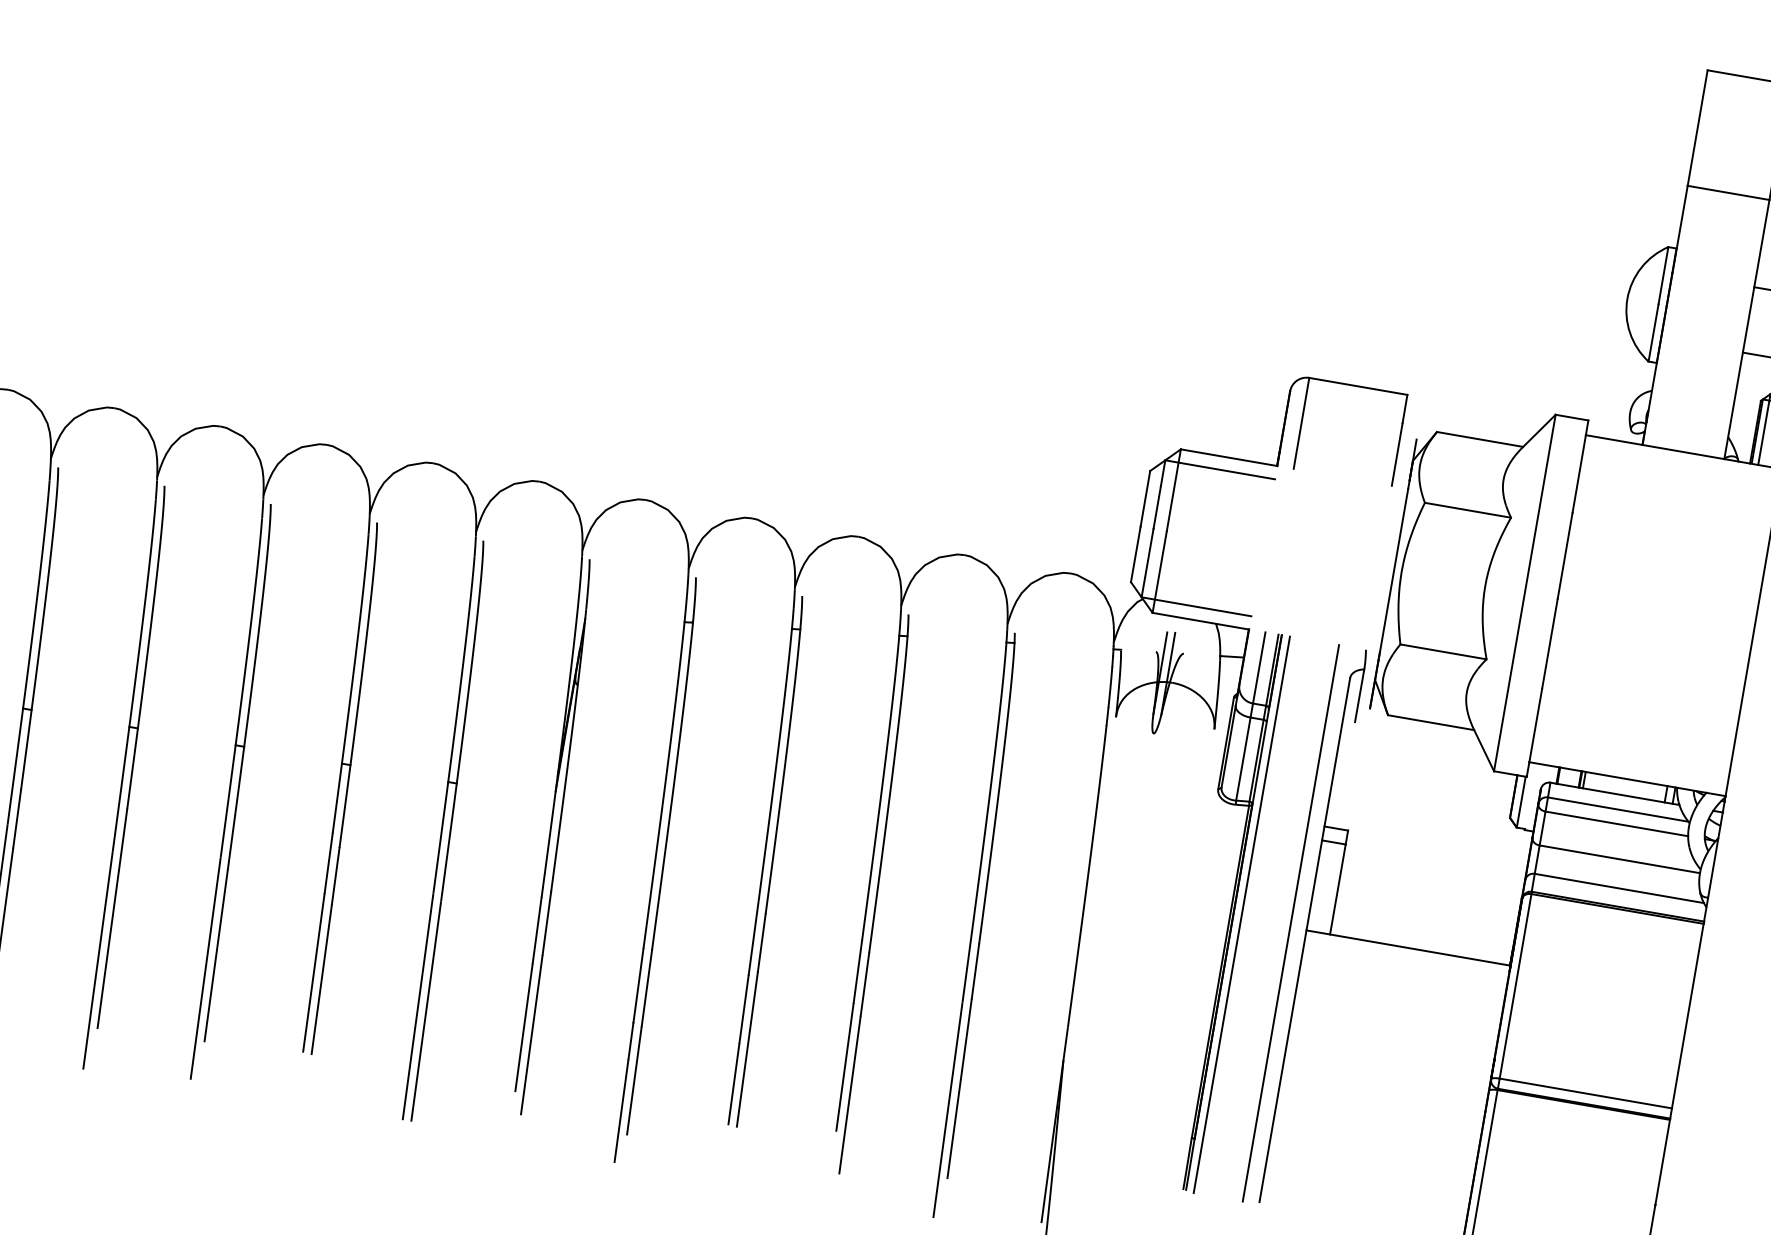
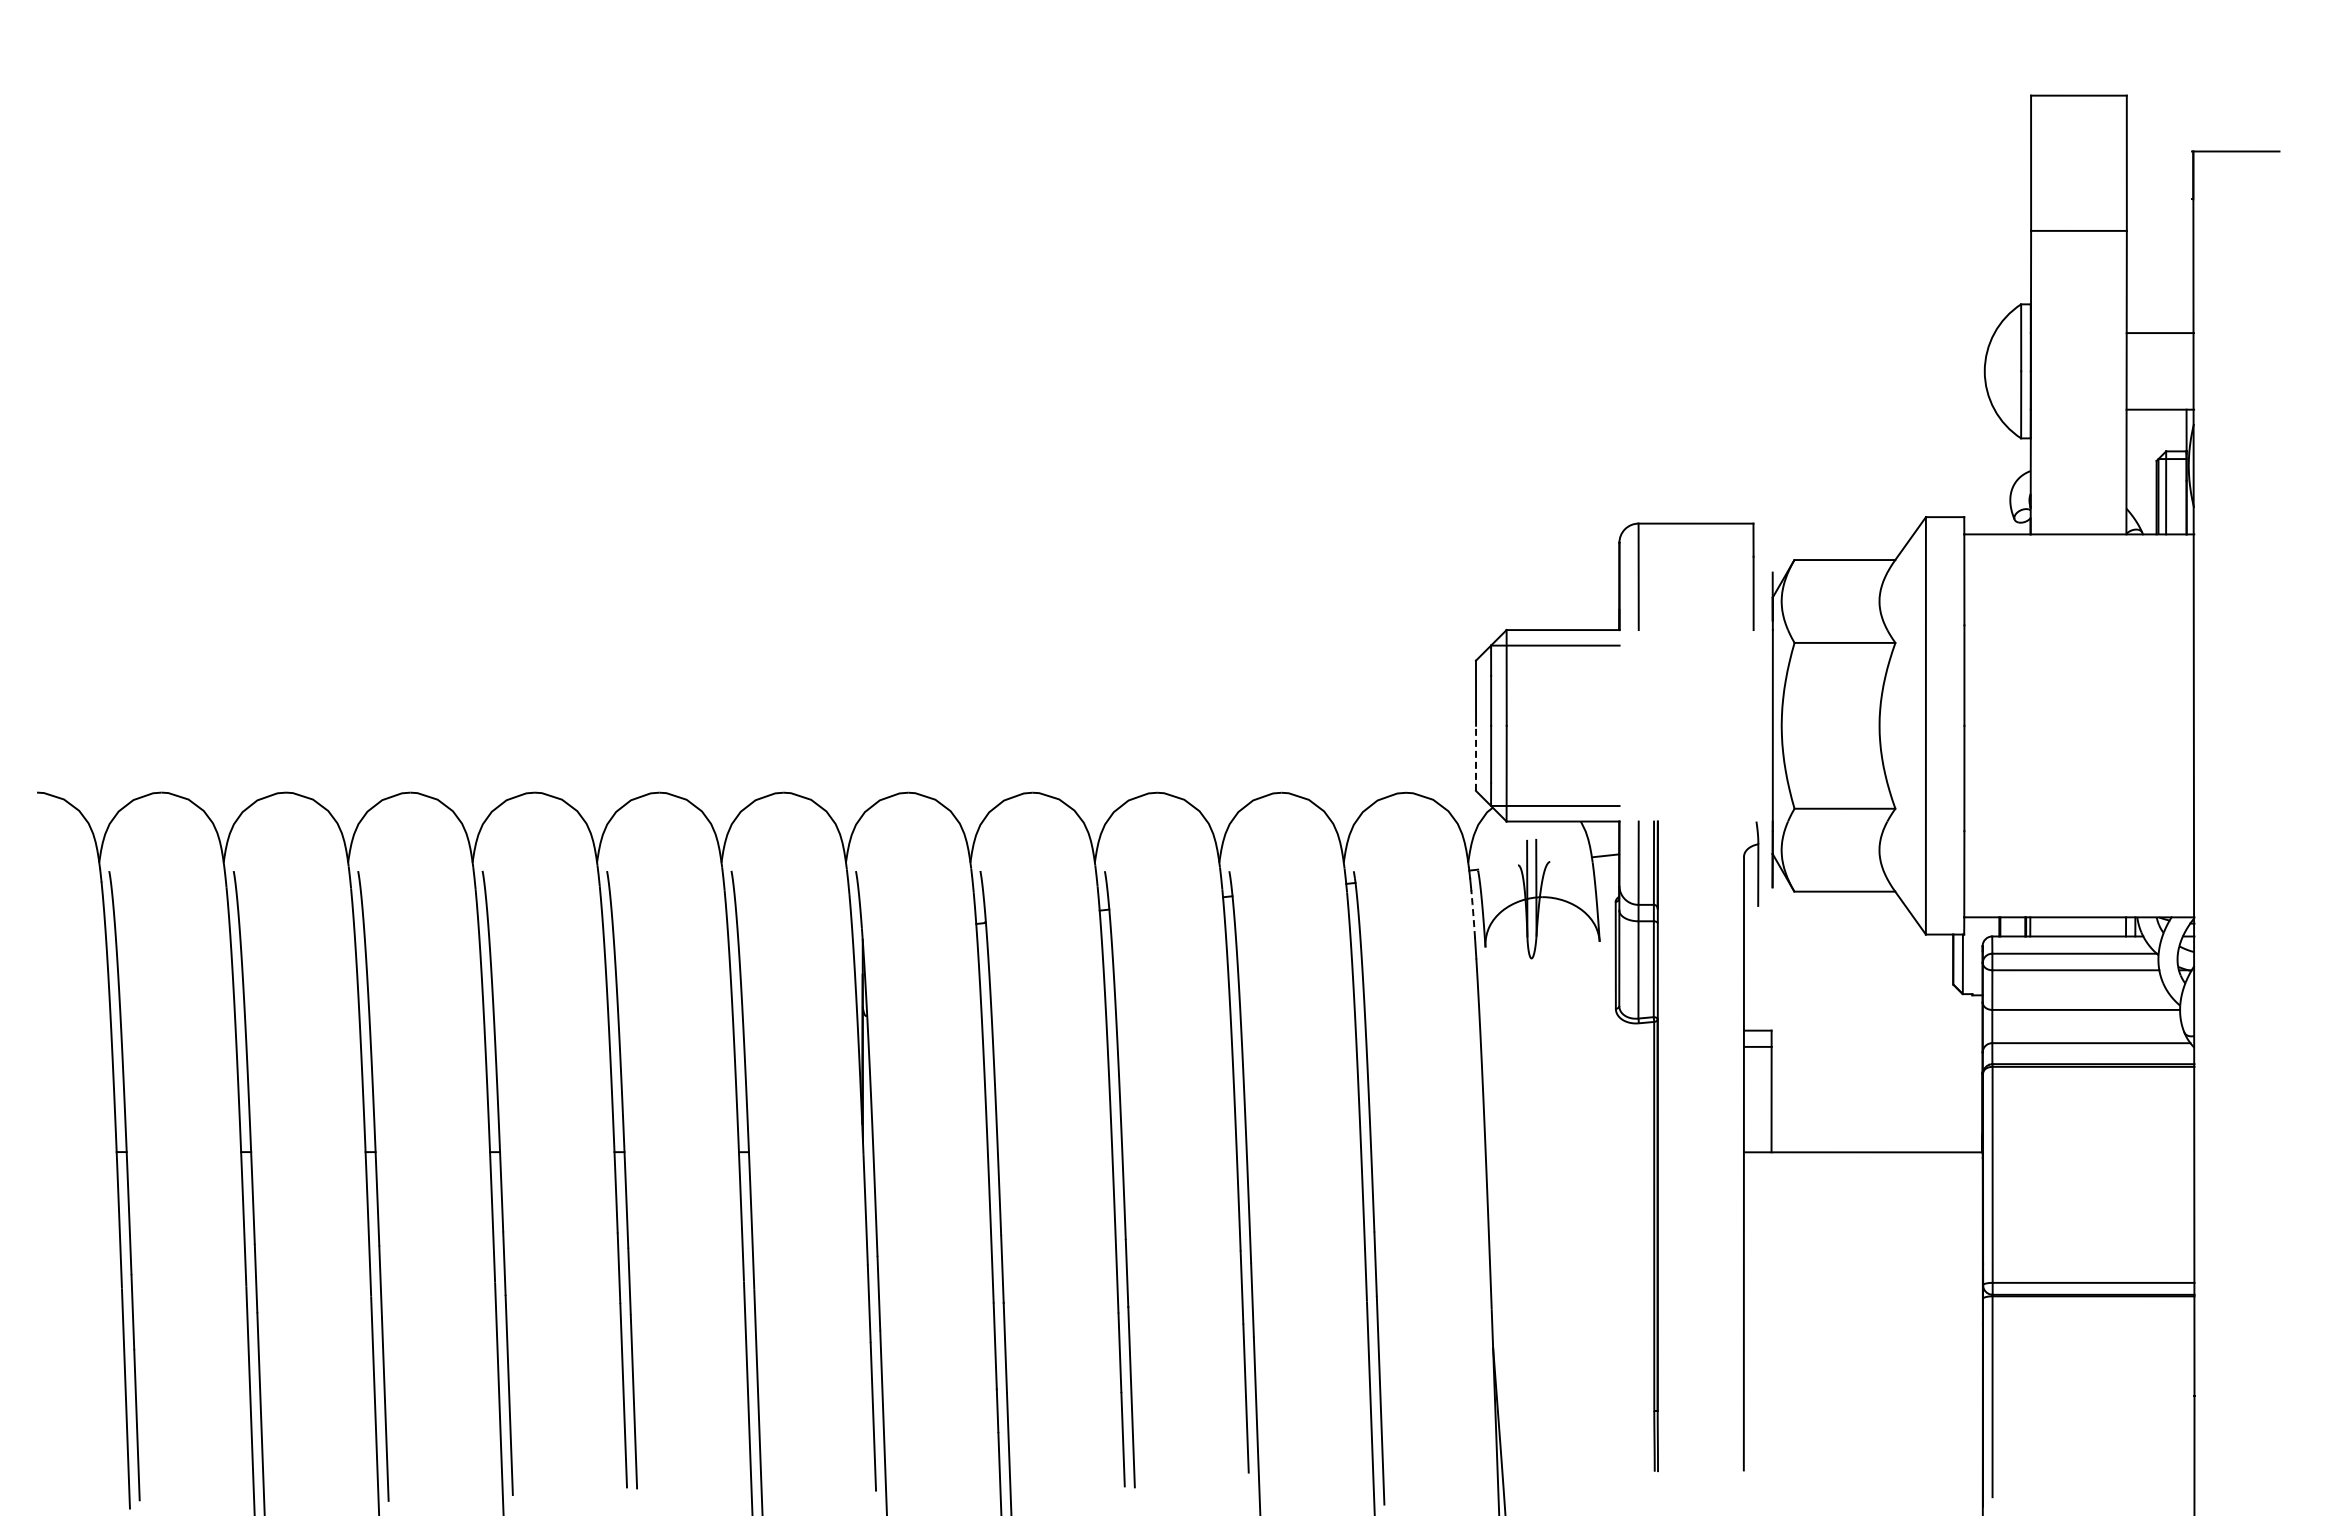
line: (1136, 554) -> (1476, 758), solid -> dashed
line: (1110, 687) -> (1473, 914), solid -> dashed
line: (1241, 915) -> (1667, 1147), removed
line: (1290, 923) -> (1724, 1147), removed

